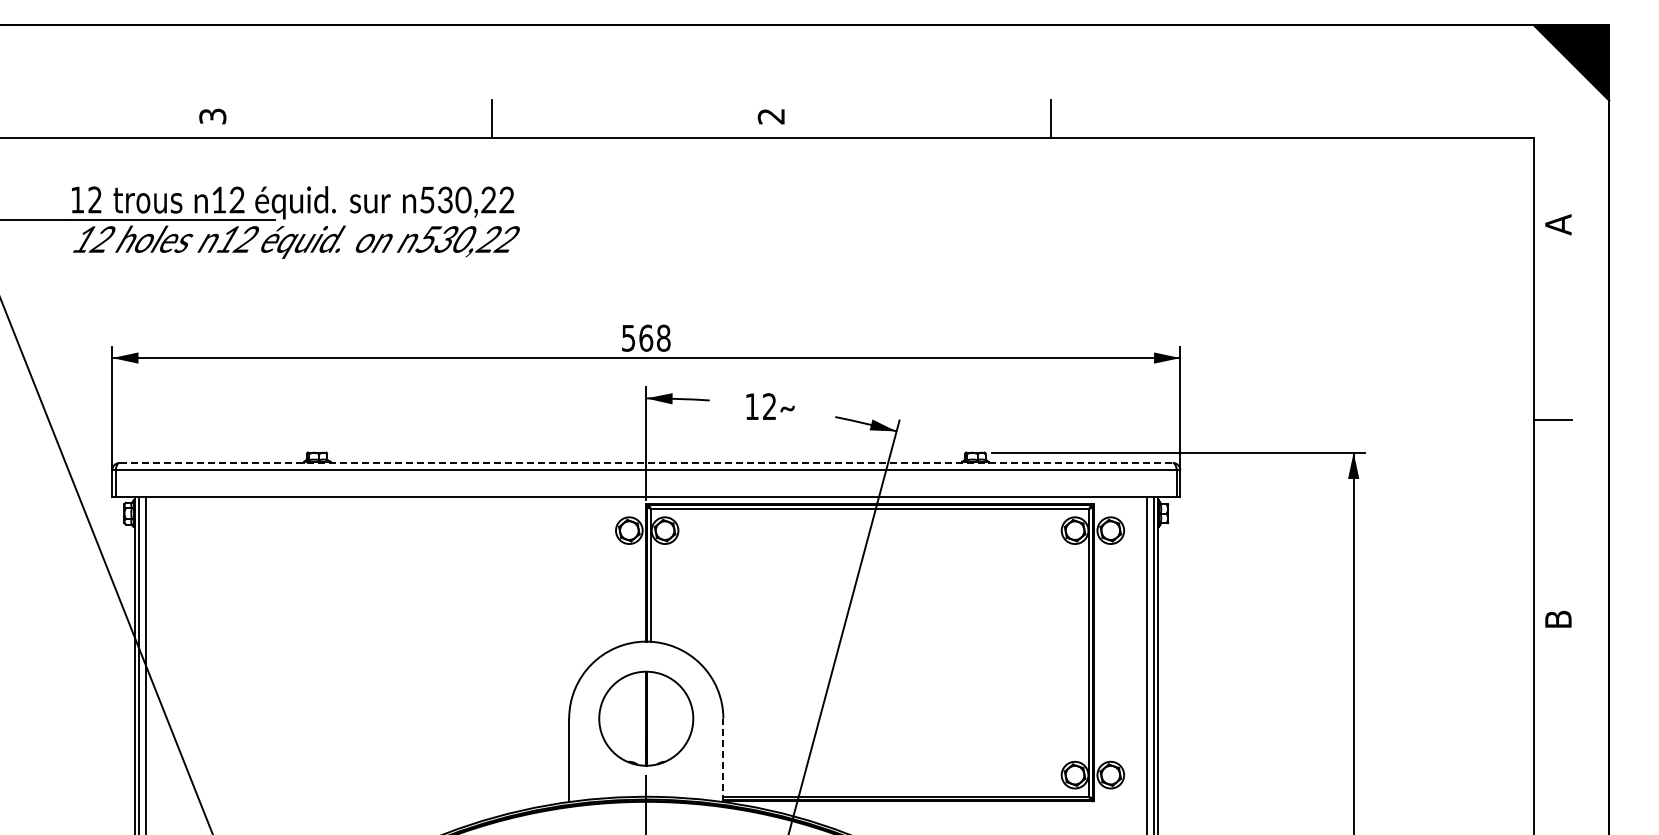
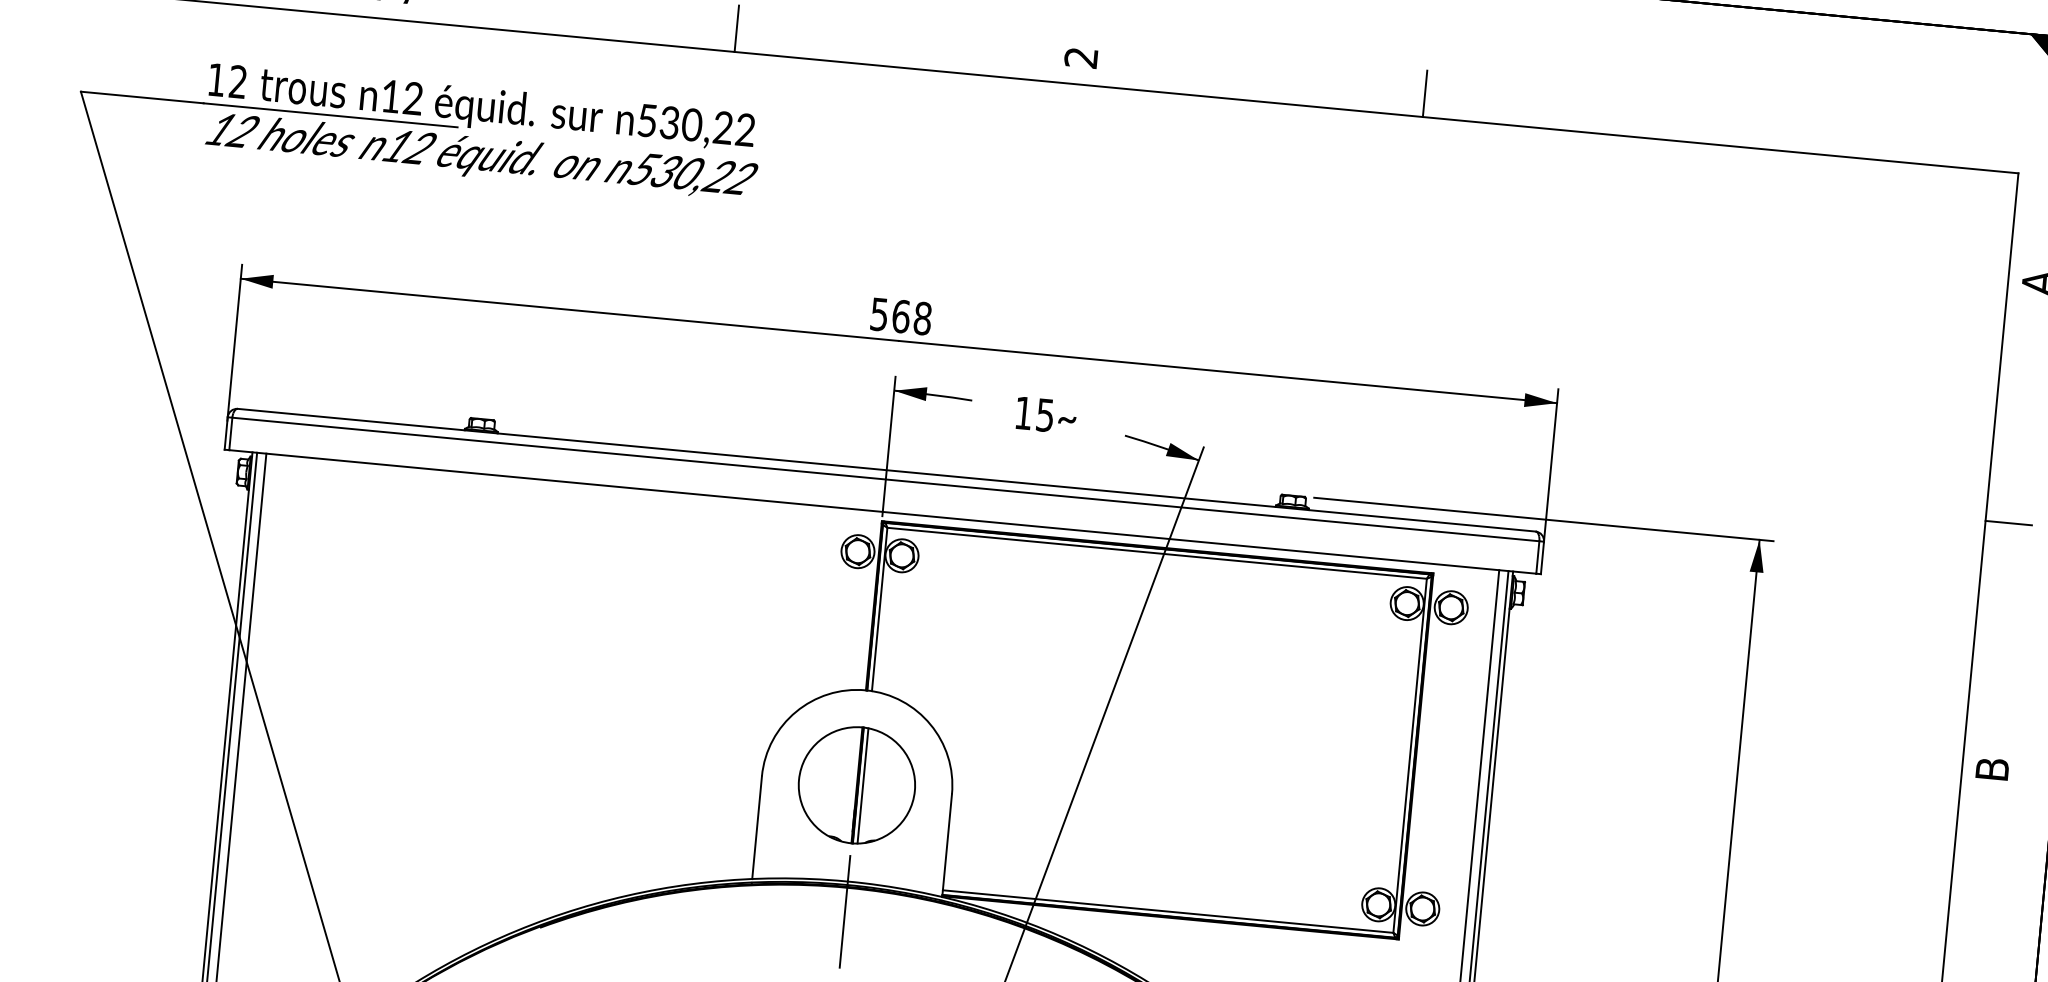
text: (769, 406) -> (1045, 414), 12 -> 15
line: (646, 462) -> (887, 469), dashed -> solid
line: (651, 718) -> (863, 785), added
line: (723, 760) -> (947, 845), dashed -> solid

